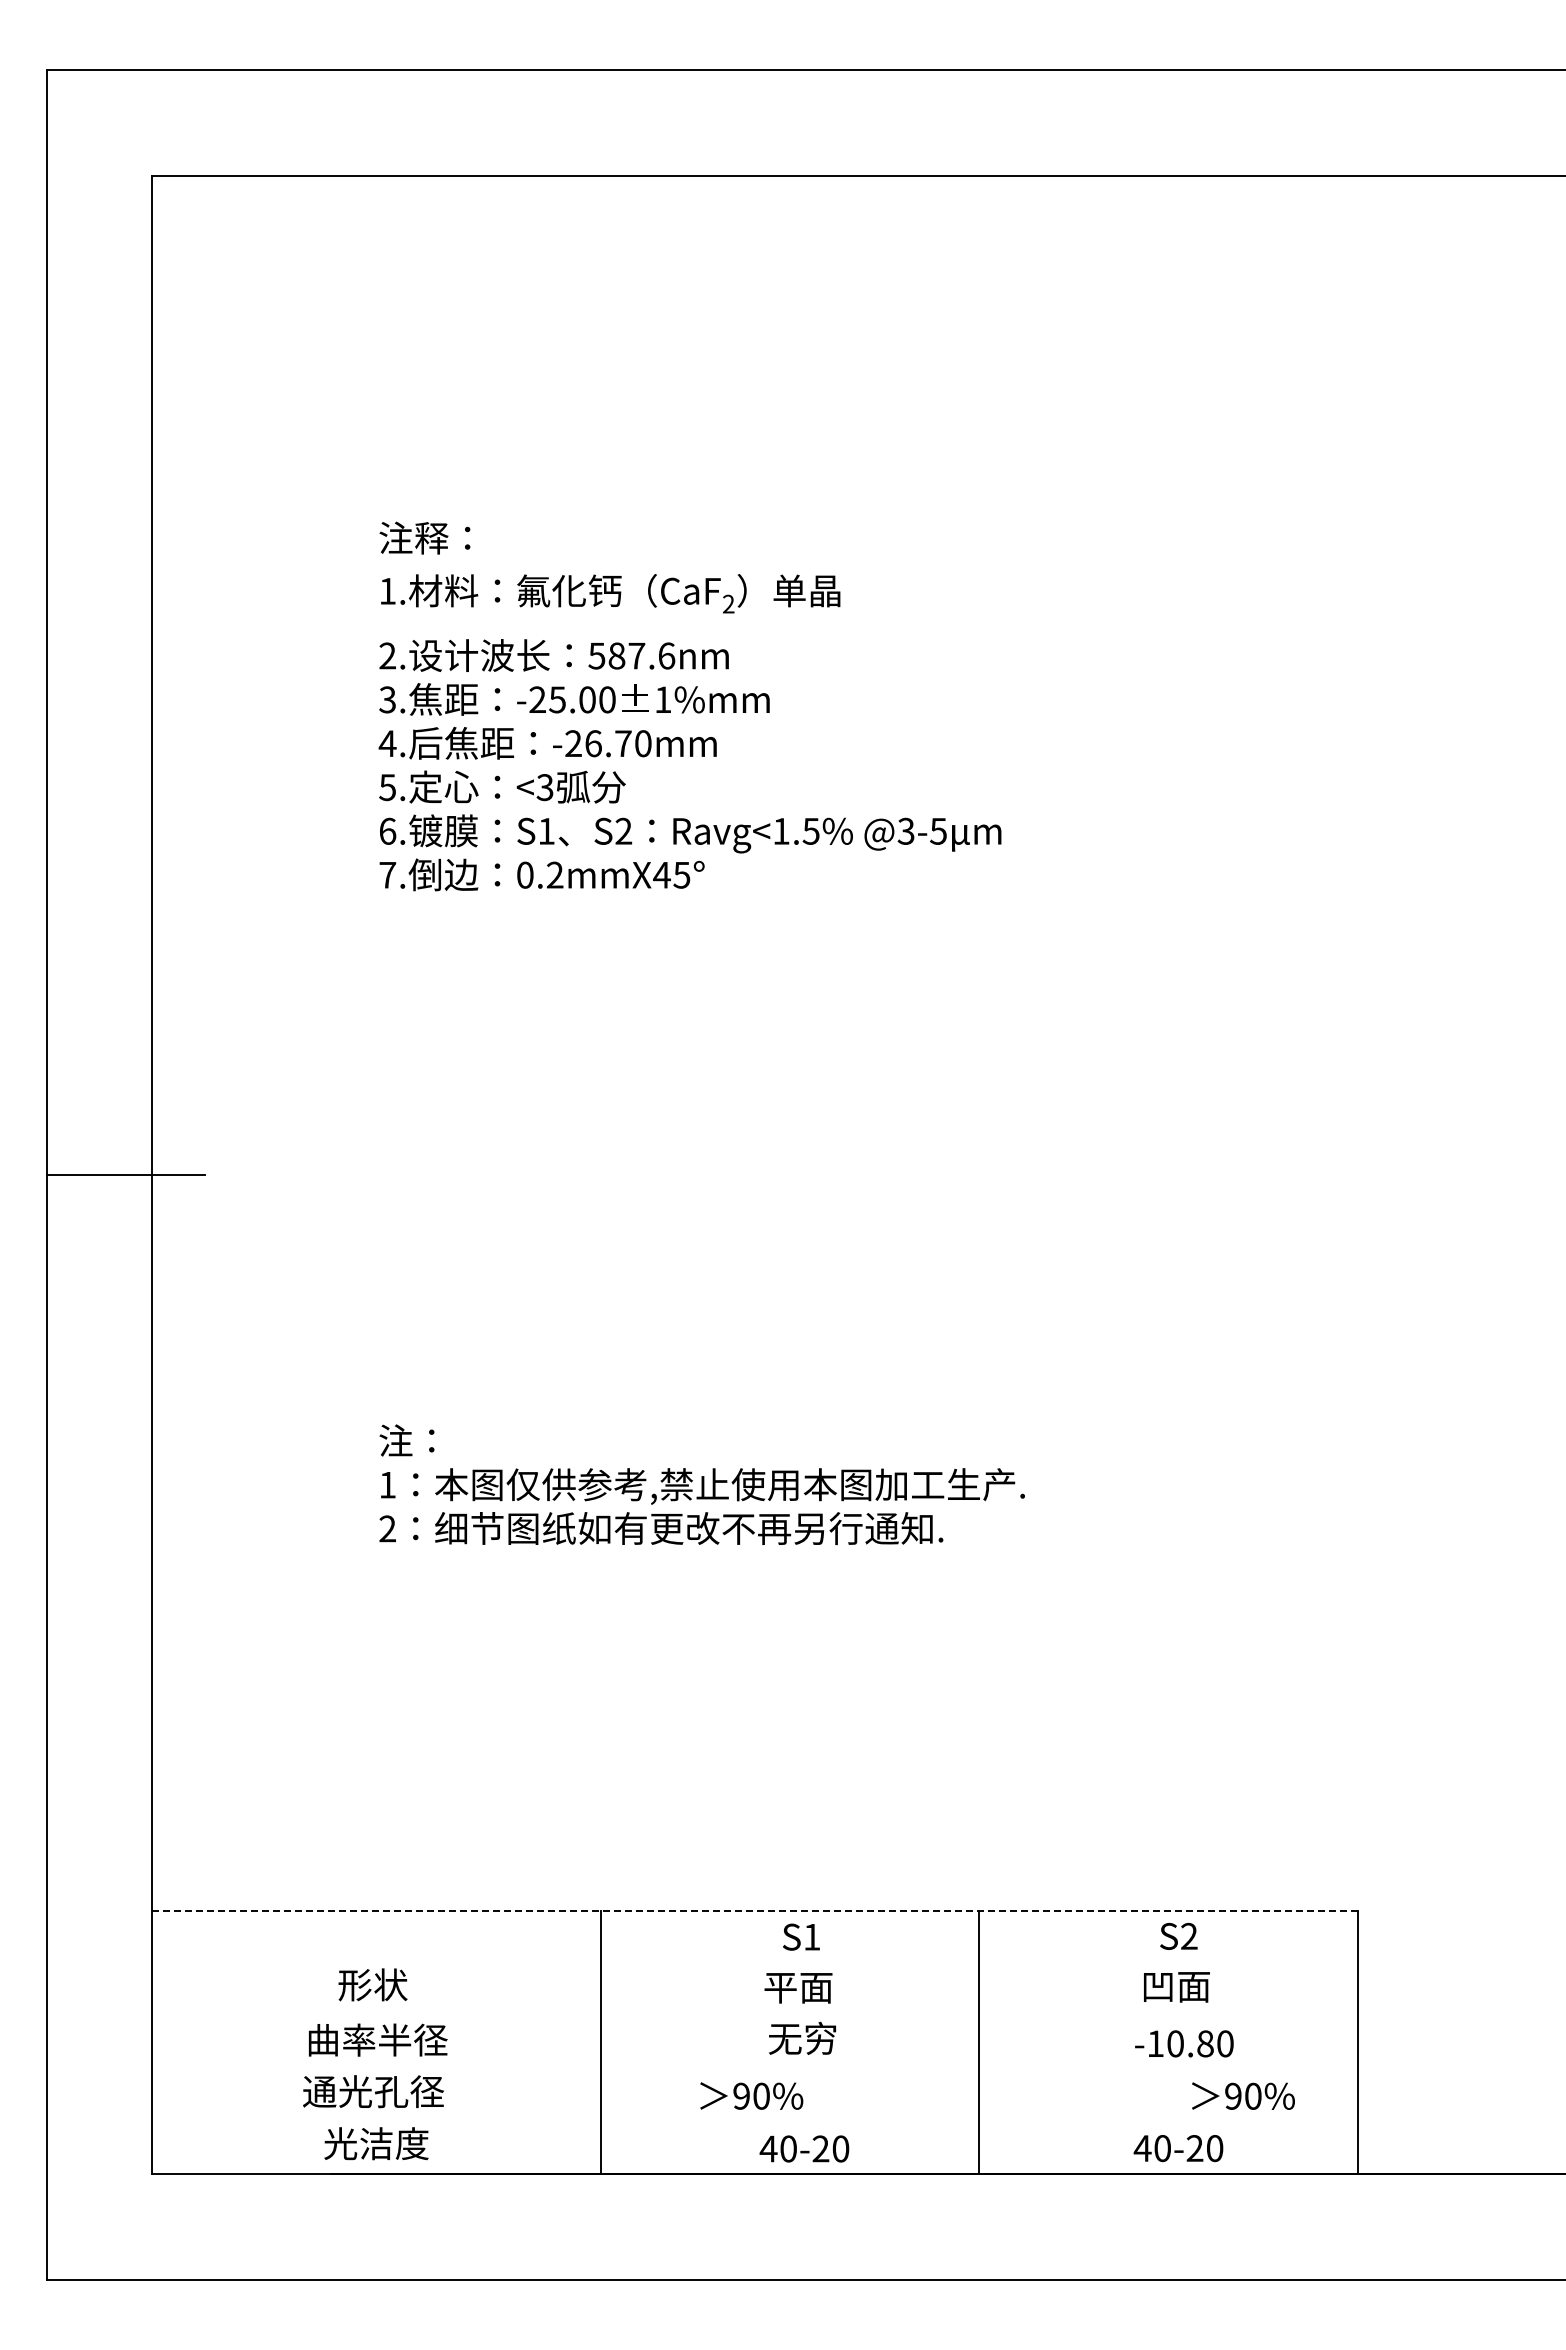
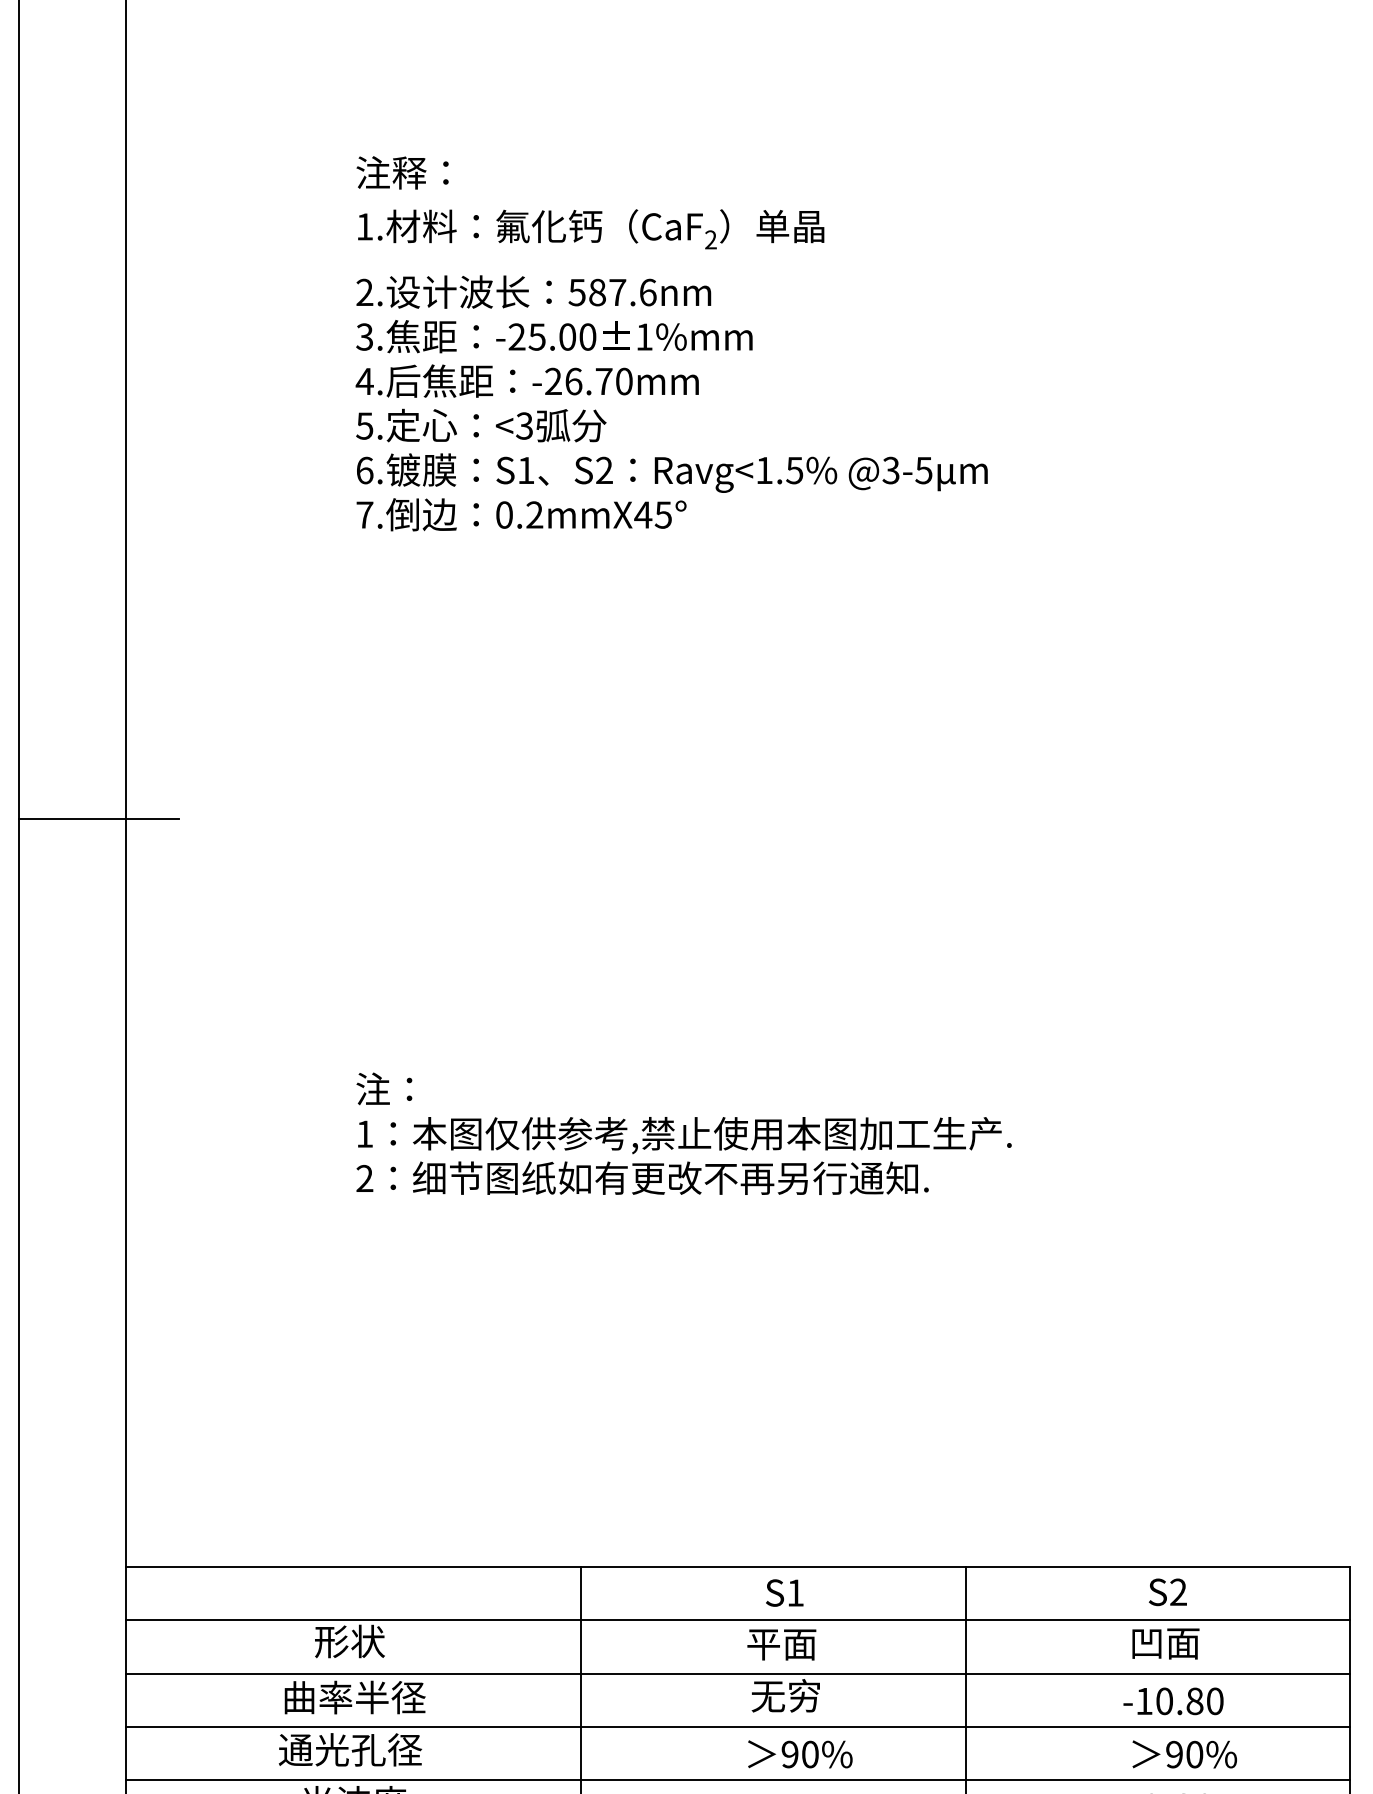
line: (755, 1911) -> (738, 1566), dashed -> solid
line: (755, 1963) -> (738, 1619), added
line: (755, 2016) -> (738, 1673), added
line: (755, 2069) -> (738, 1727), added
text: (751, 2095) -> (800, 1753), moved
text: (1243, 2095) -> (1184, 1753), moved
line: (755, 2121) -> (738, 1780), added

